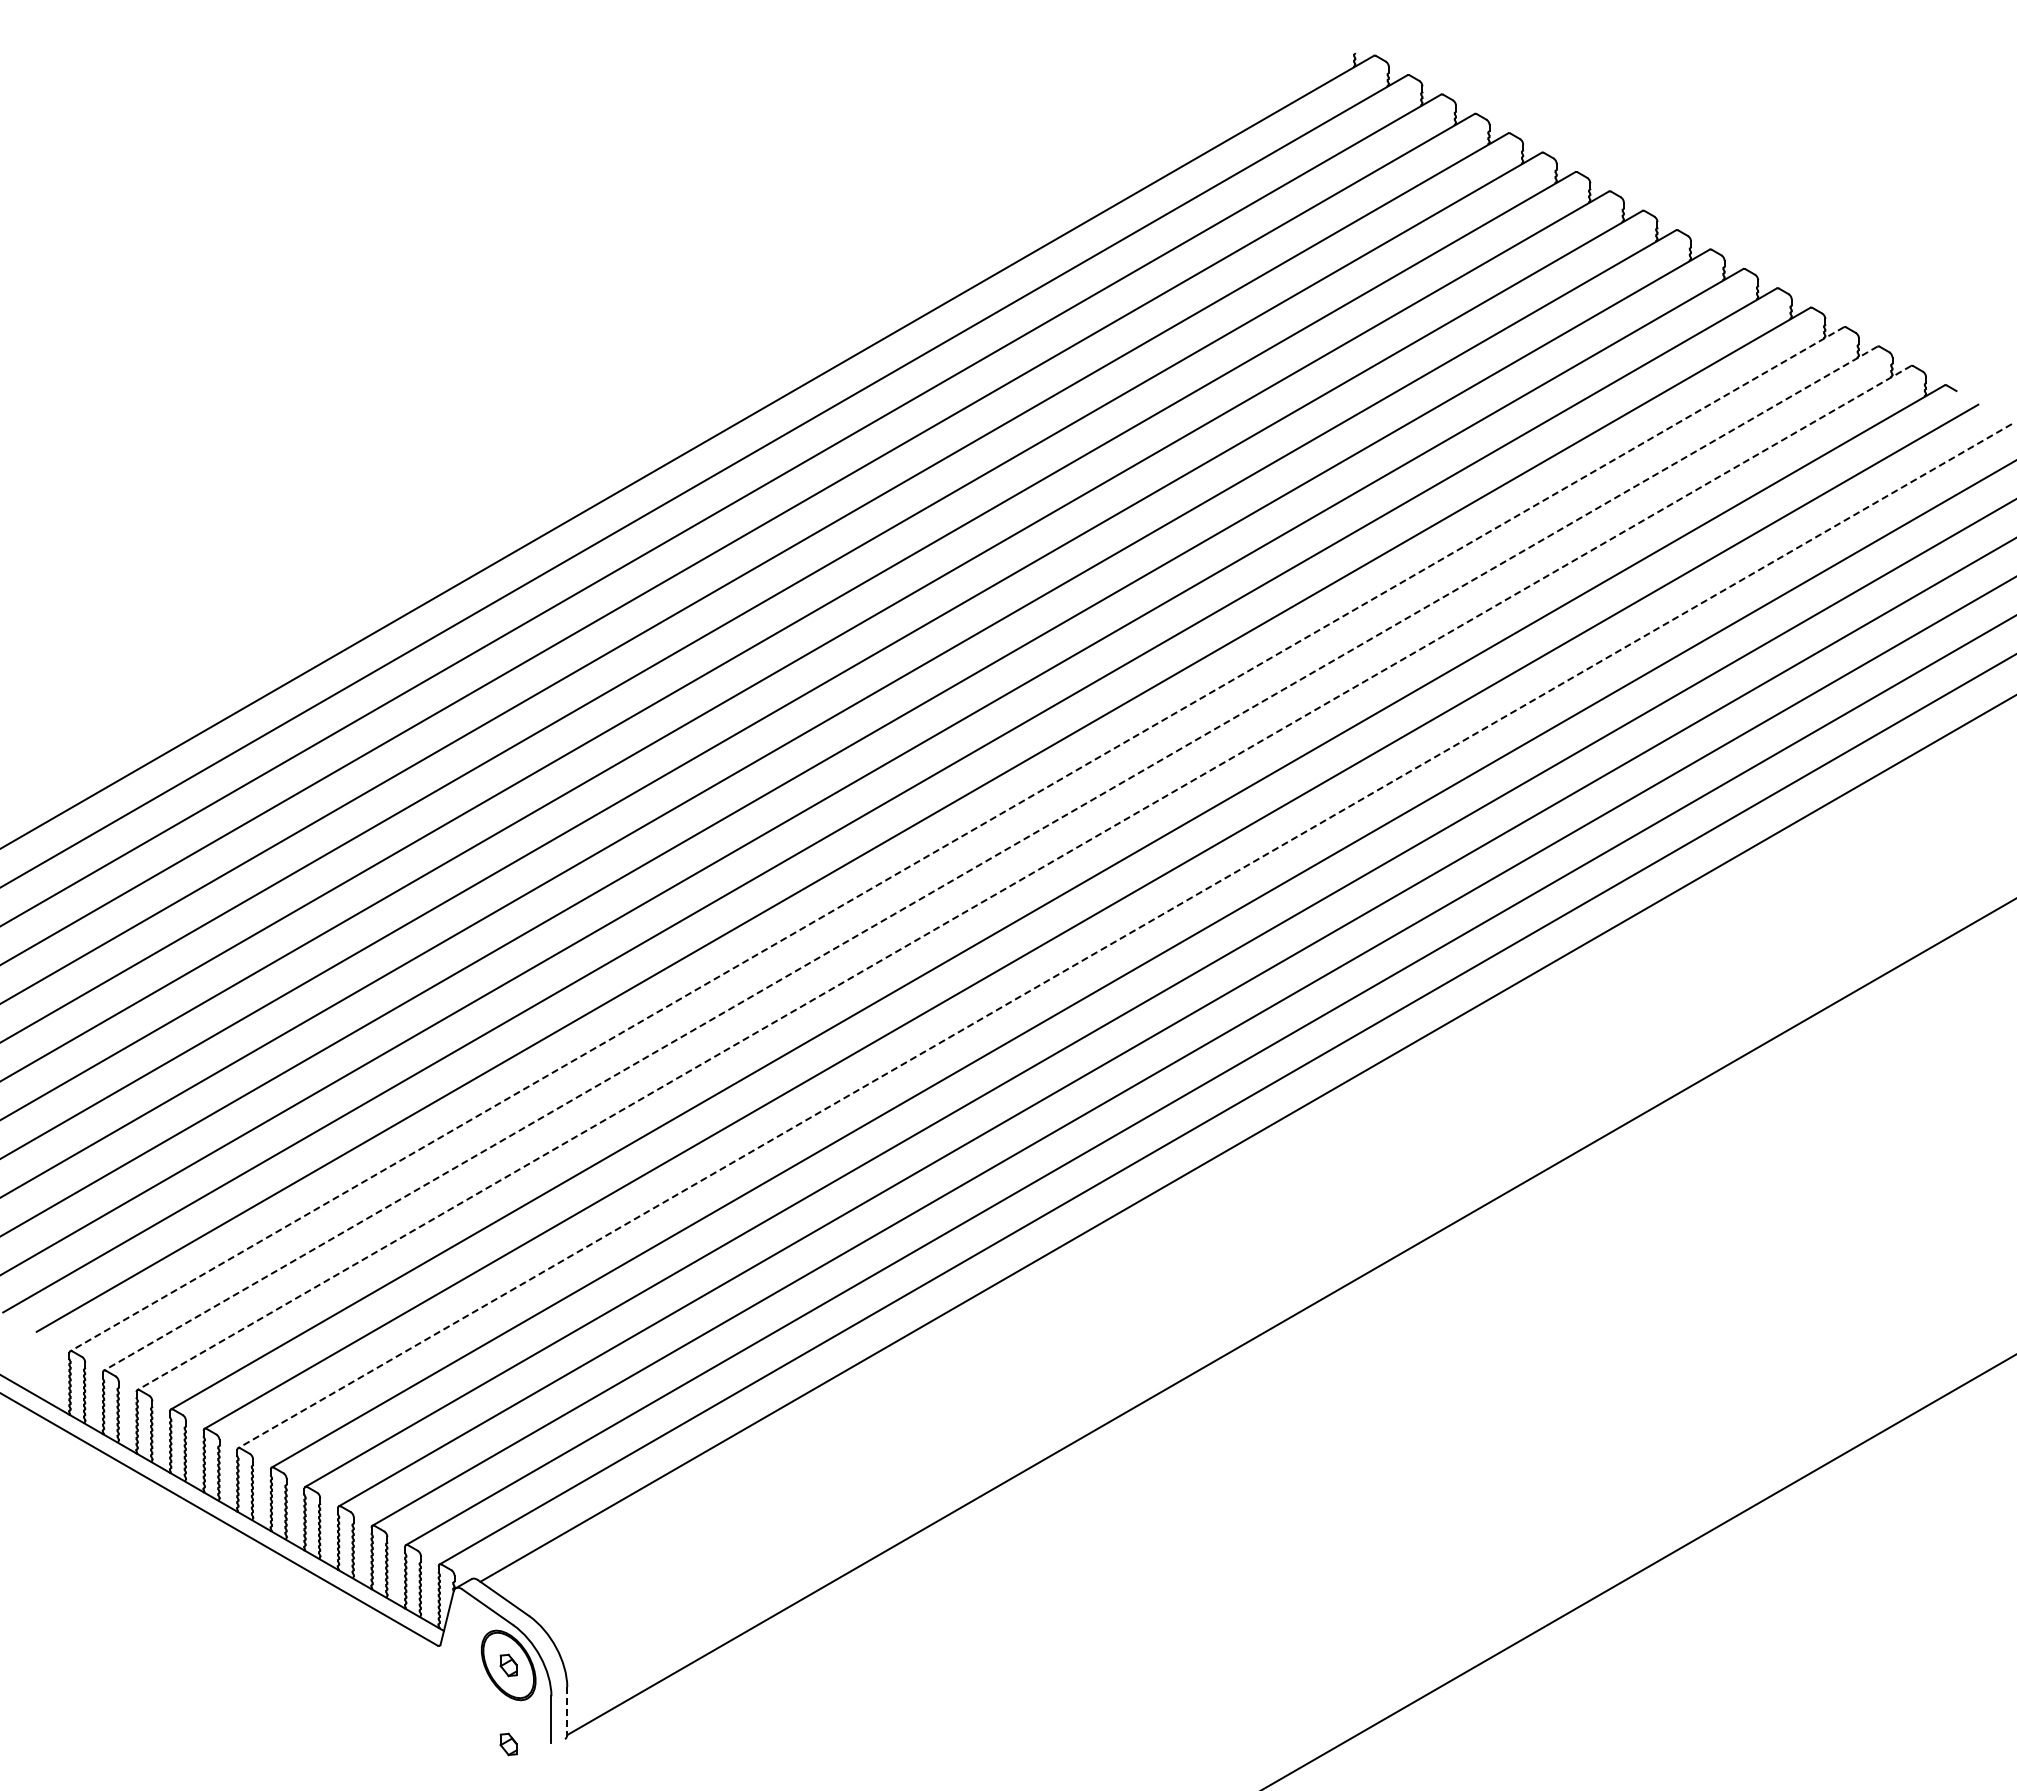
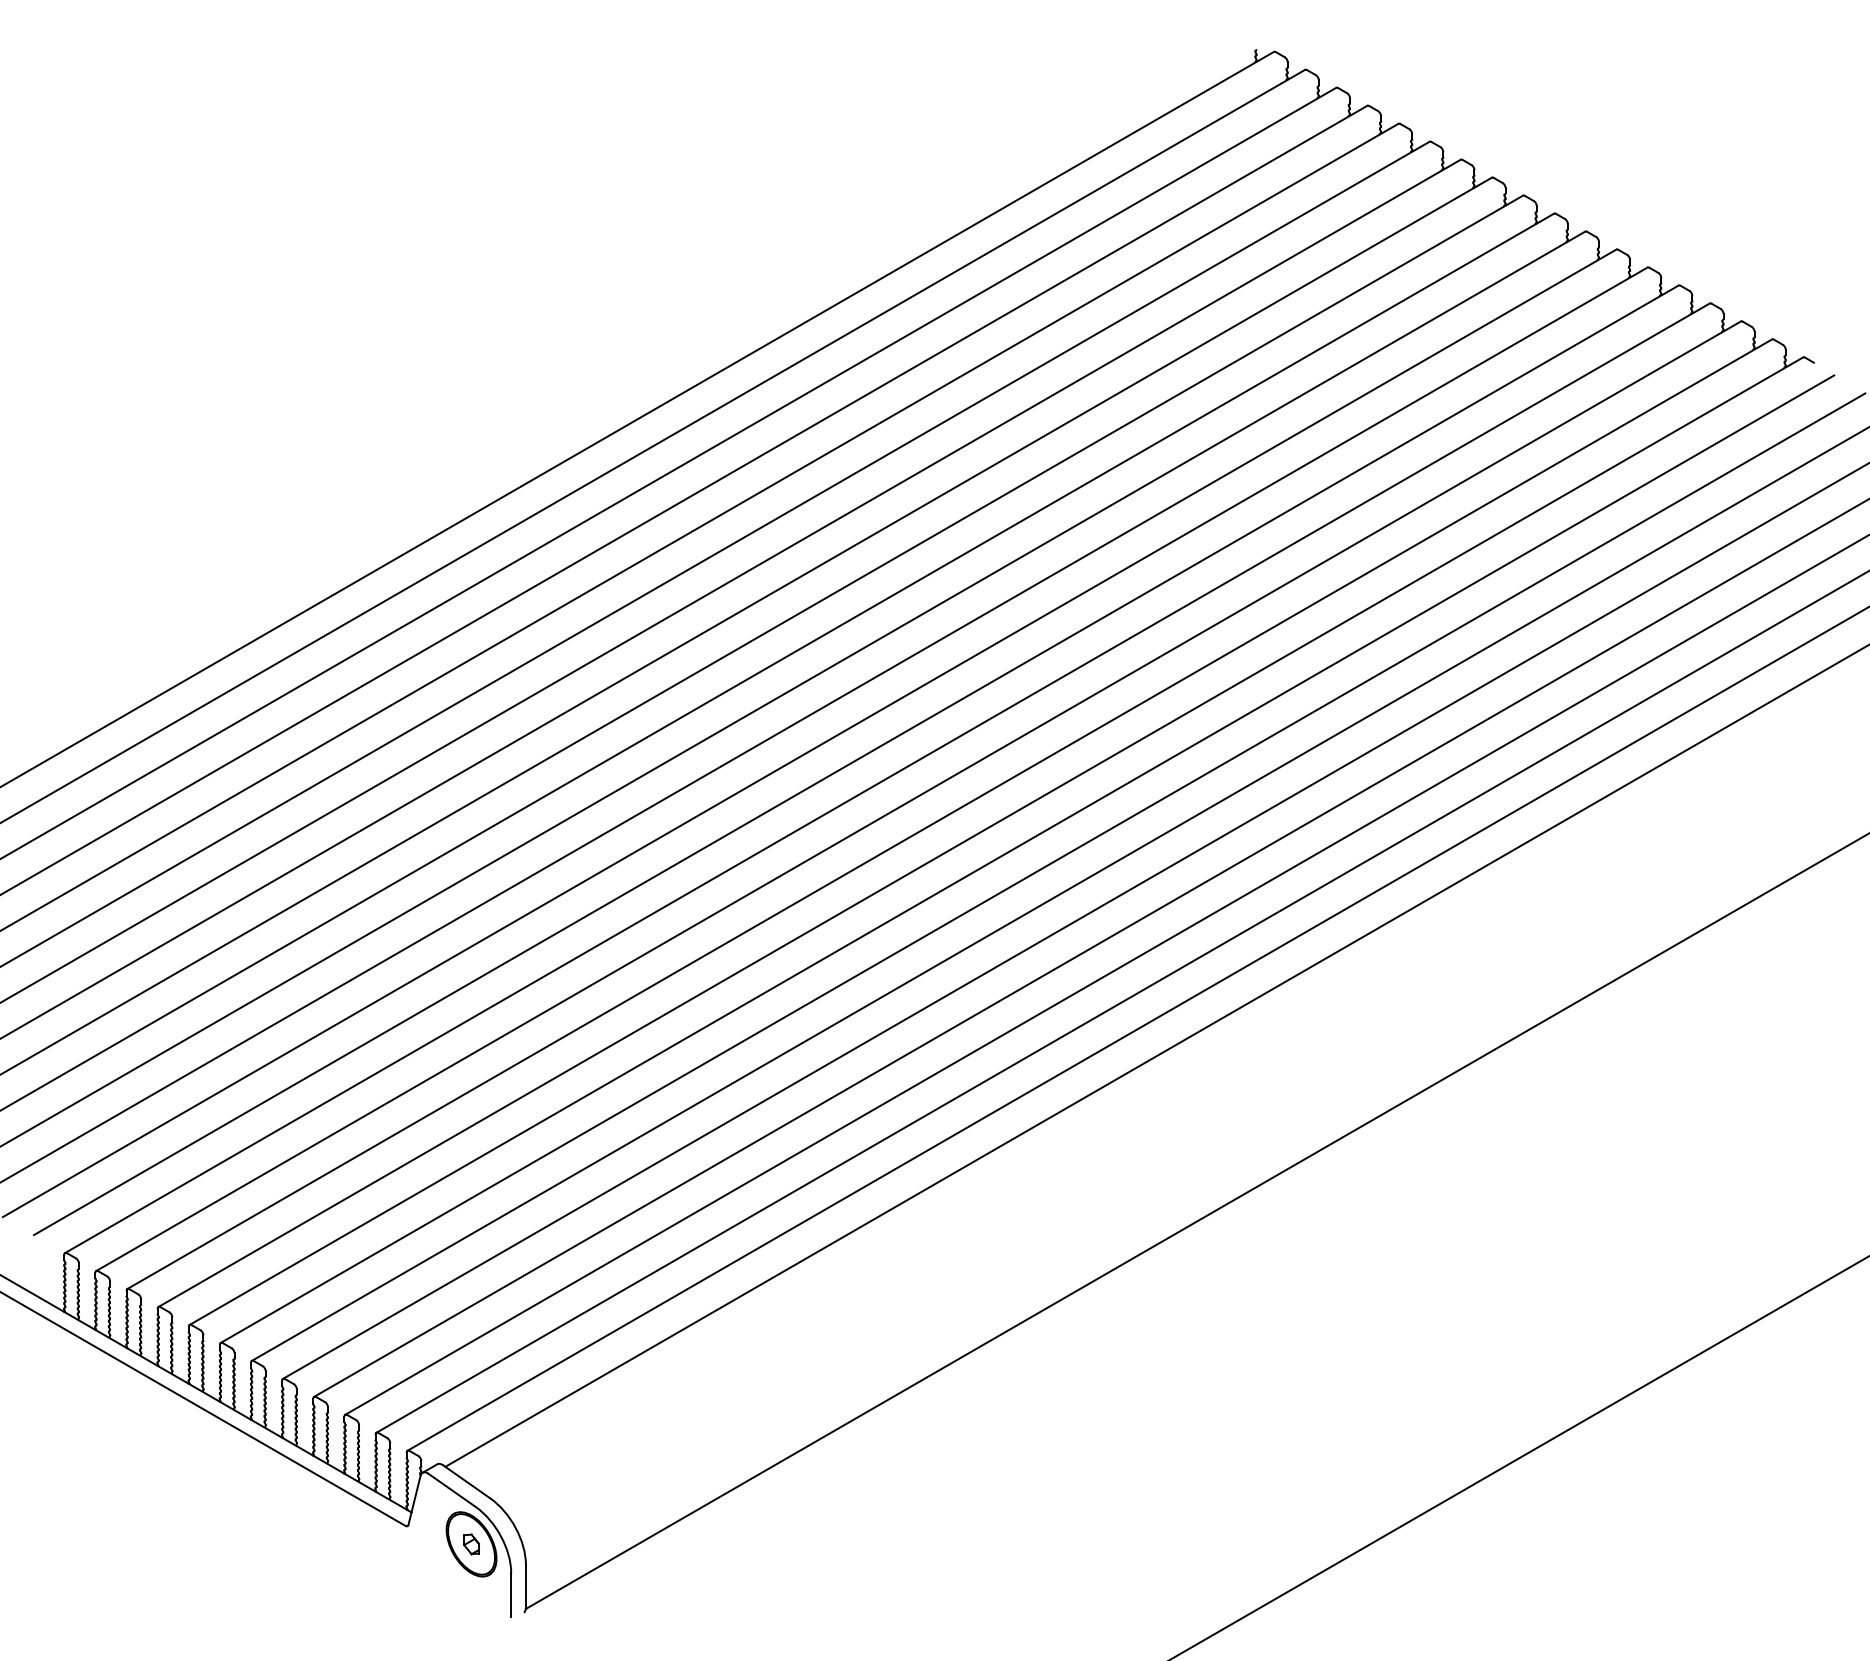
line: (956, 839) -> (886, 778), dashed -> solid
line: (990, 858) -> (918, 796), dashed -> solid
line: (1023, 878) -> (948, 814), dashed -> solid
line: (1124, 936) -> (1042, 868), dashed -> solid
line: (567, 1710) -> (526, 1586), dashed -> solid
part: (508, 1744) -> (471, 1617), removed

